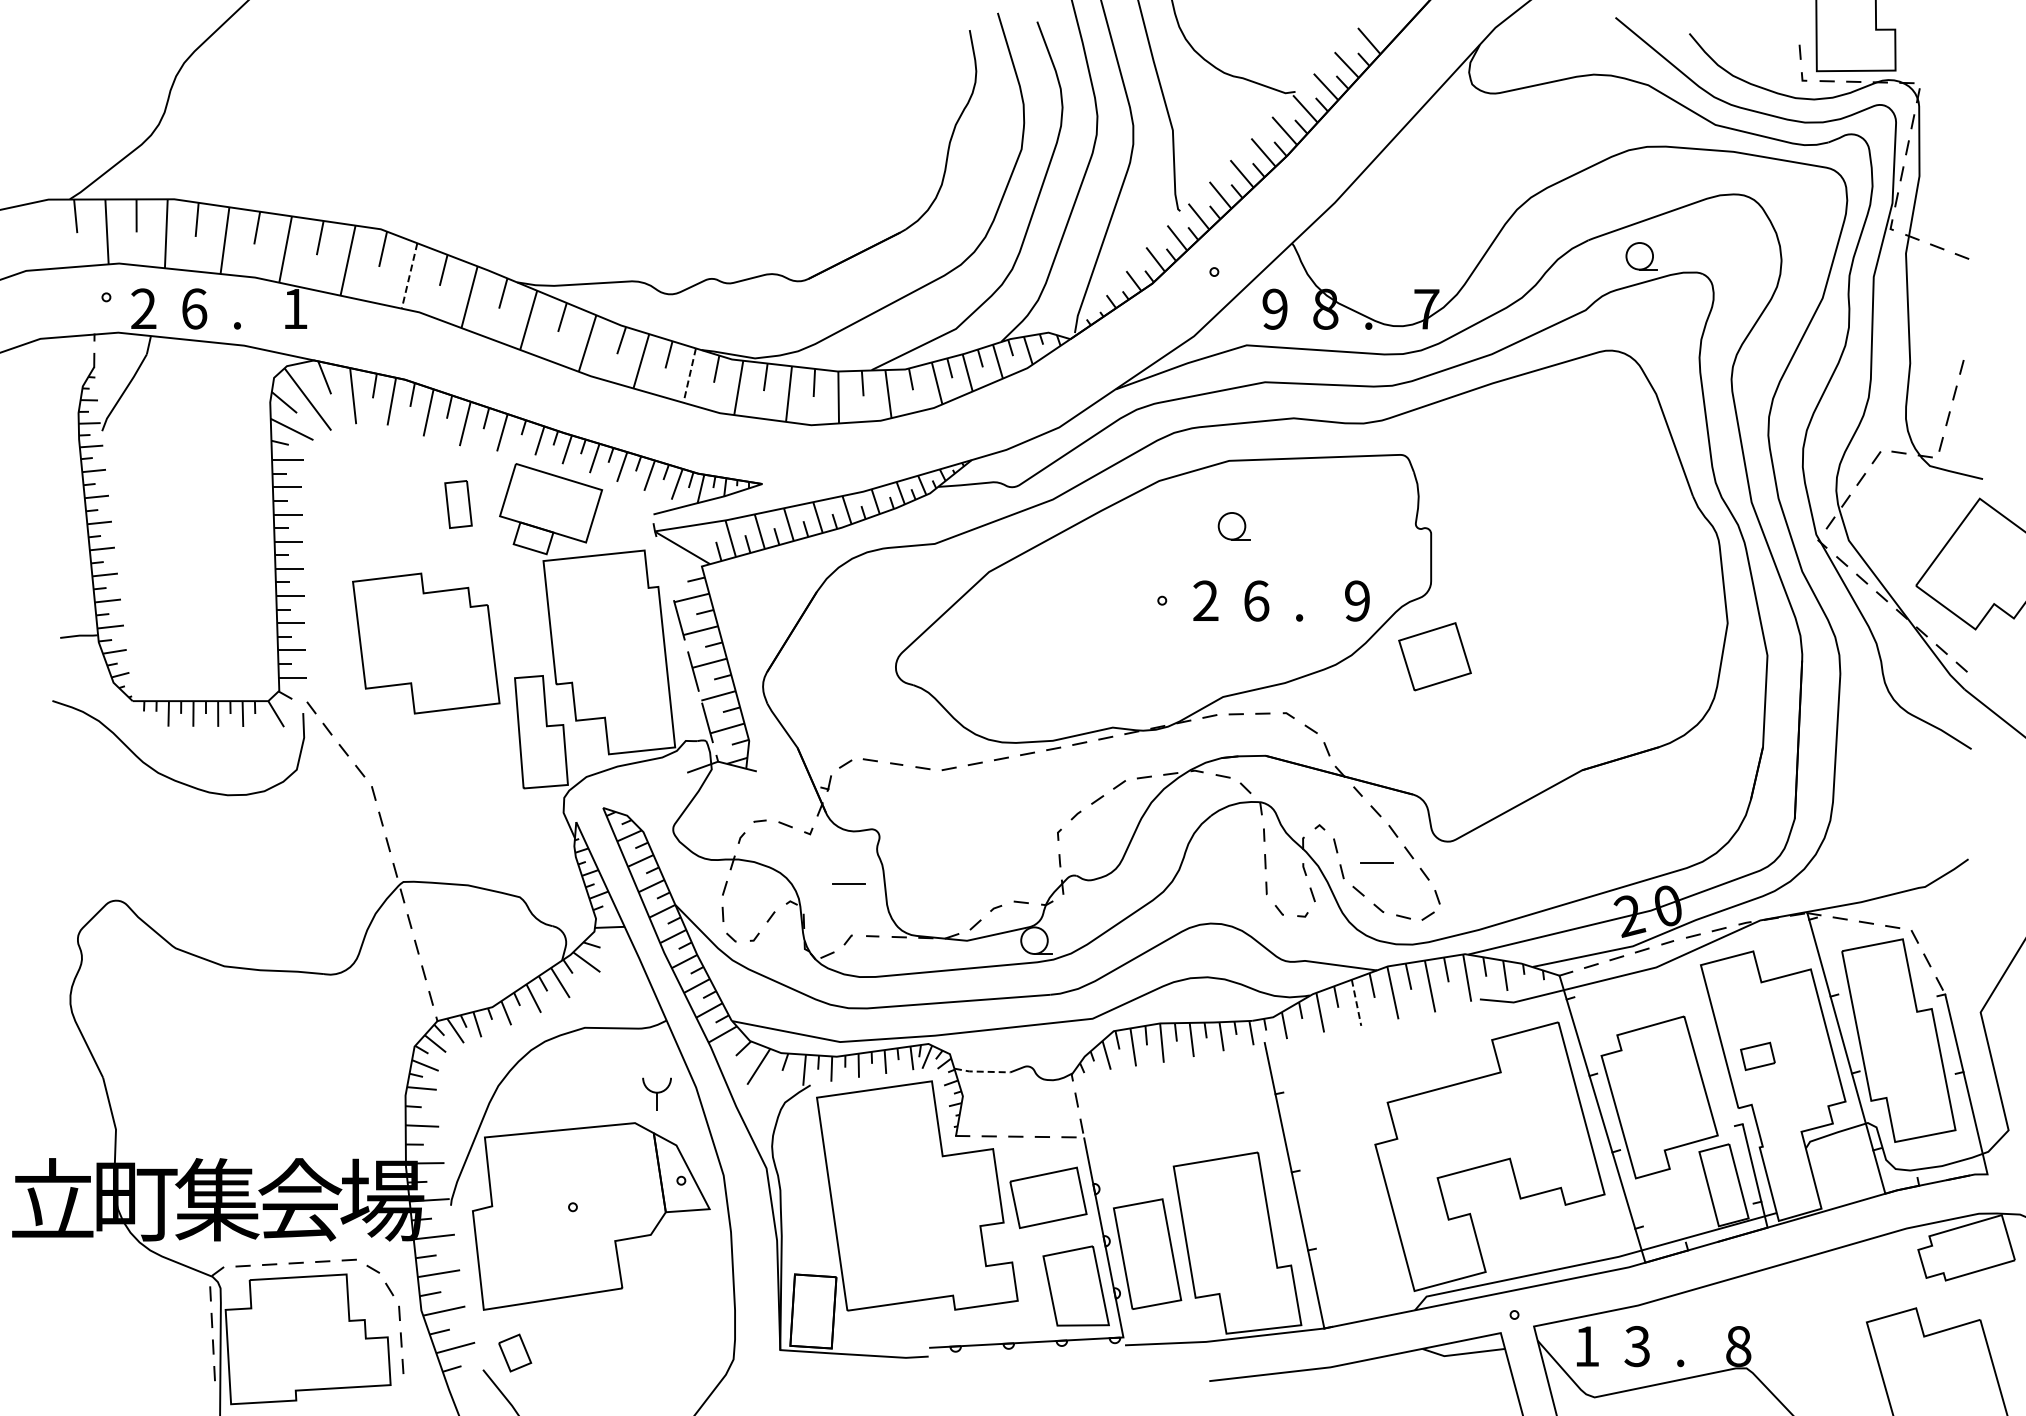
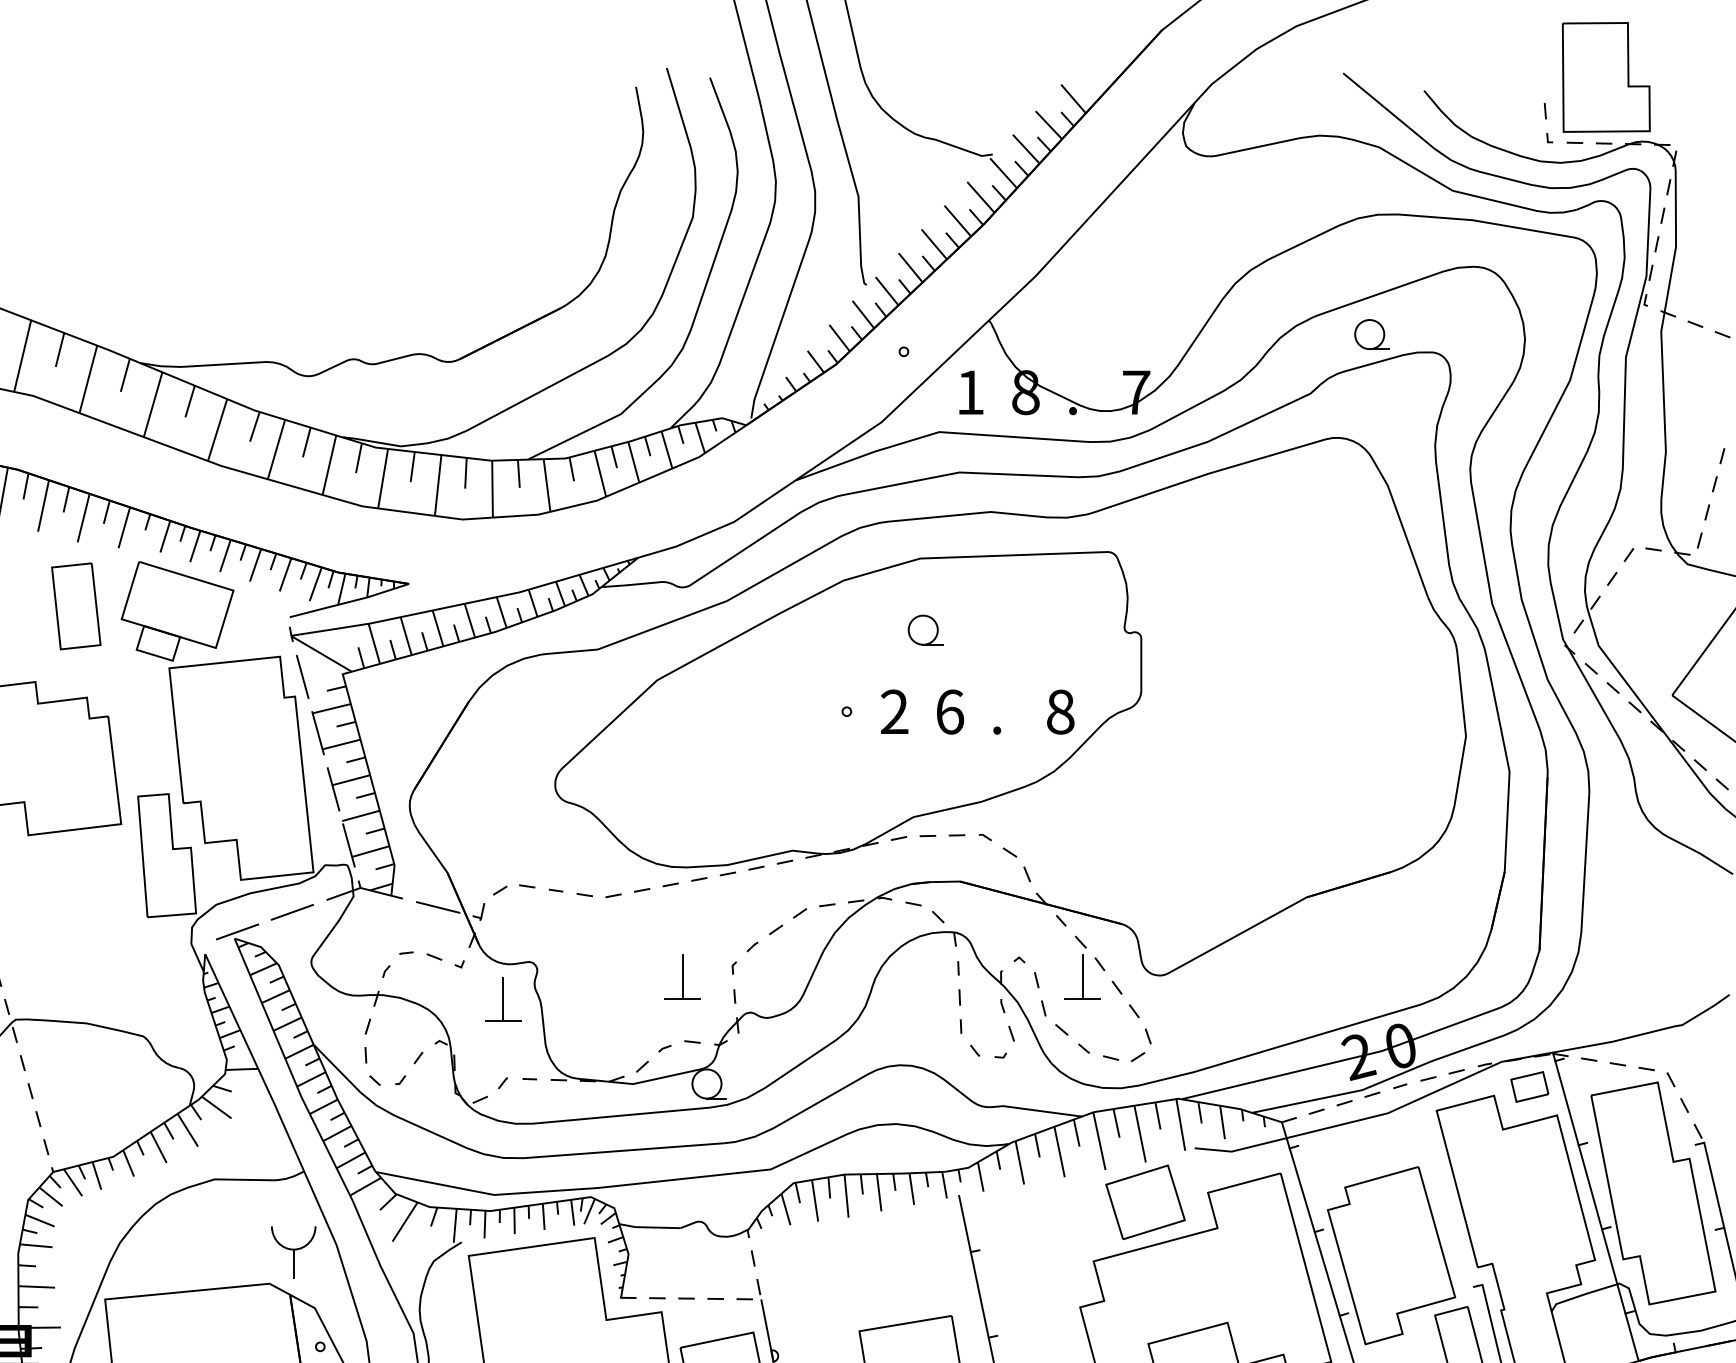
line: (409, 275) -> (22, 355), dashed -> solid
text: (1274, 308) -> (969, 391), 9 -> 1
line: (689, 375) -> (329, 465), dashed -> solid
part: (458, 504) -> (76, 606), size x1.67
line: (665, 568) -> (302, 676), added
text: (1357, 600) -> (1060, 711), 9 -> 8
part: (1434, 656) -> (1144, 1202), moved
line: (788, 779) -> (437, 907), added
line: (655, 783) -> (291, 911), added
line: (605, 801) -> (237, 931), added
part: (1011, 842) -> (681, 976), added
line: (1377, 843) -> (1082, 977), added
line: (848, 863) -> (503, 999), added
line: (1356, 1002) -> (1059, 1151), dashed -> solid
part: (1757, 1055) -> (1529, 1085), moved
line: (981, 1071) -> (648, 1227), dashed -> solid
part: (656, 1094) -> (293, 1252), size x1.43

